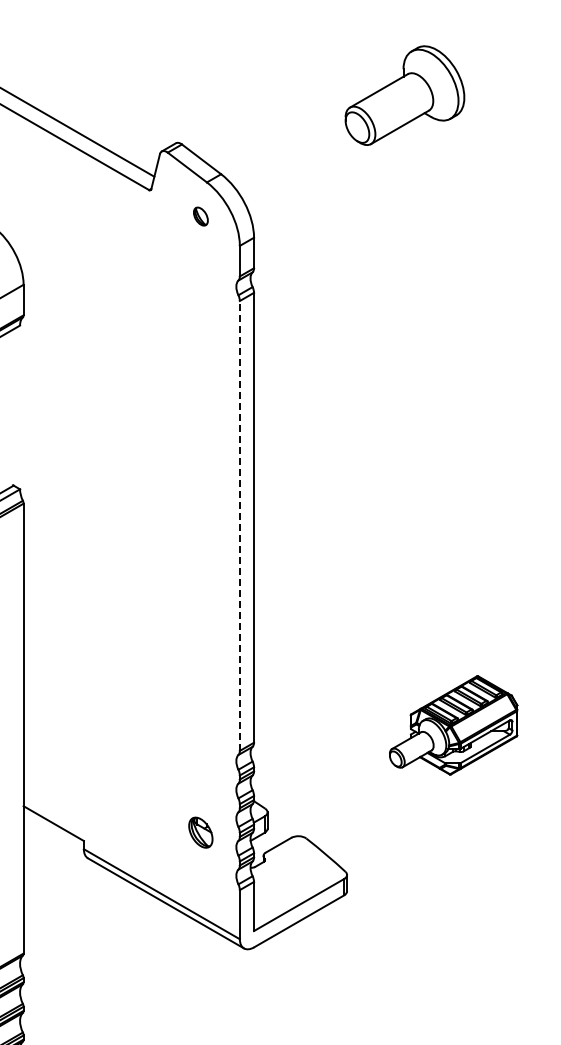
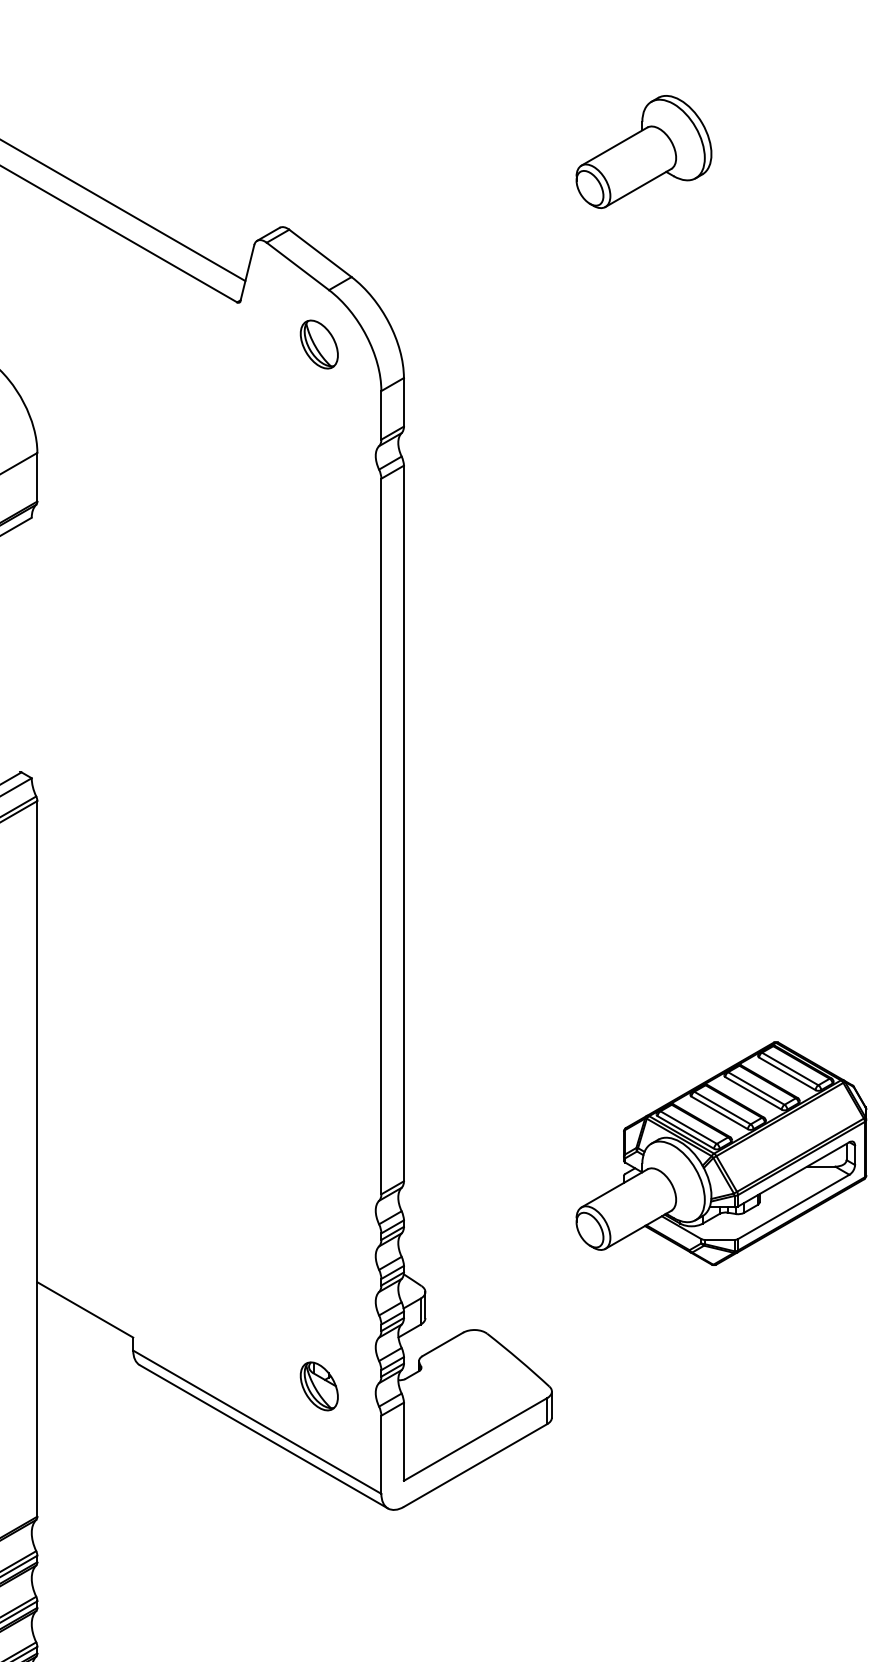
part: (404, 95) -> (643, 151), size x0.71
part: (200, 216) -> (318, 344), size x1.67
line: (239, 525) -> (380, 835), dashed -> solid
part: (453, 725) -> (721, 1153), size x1.43
part: (200, 832) -> (318, 1386), moved

